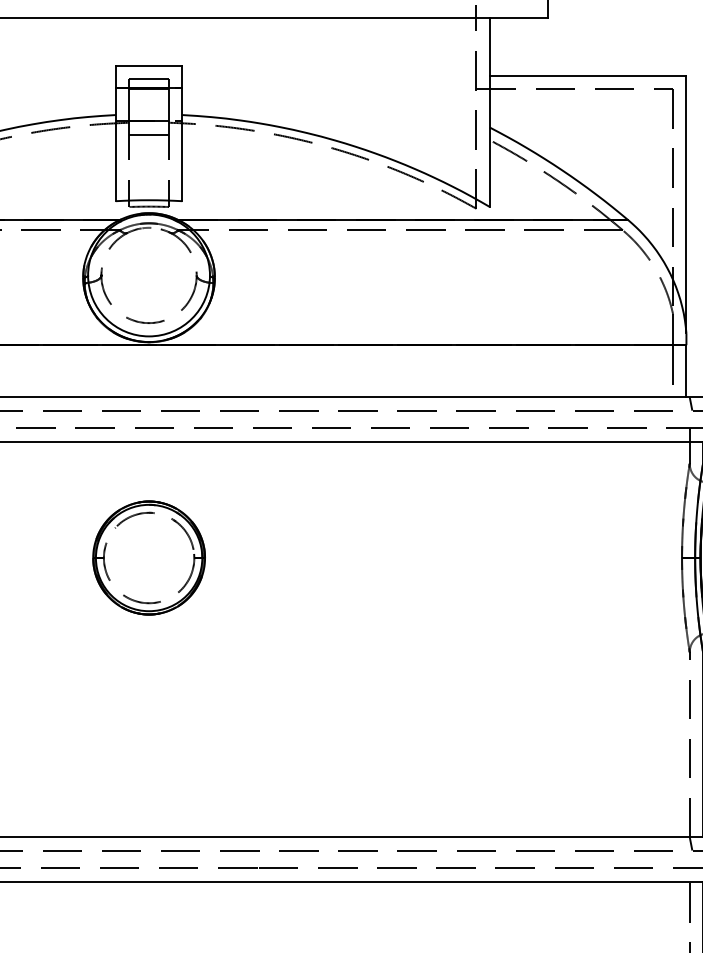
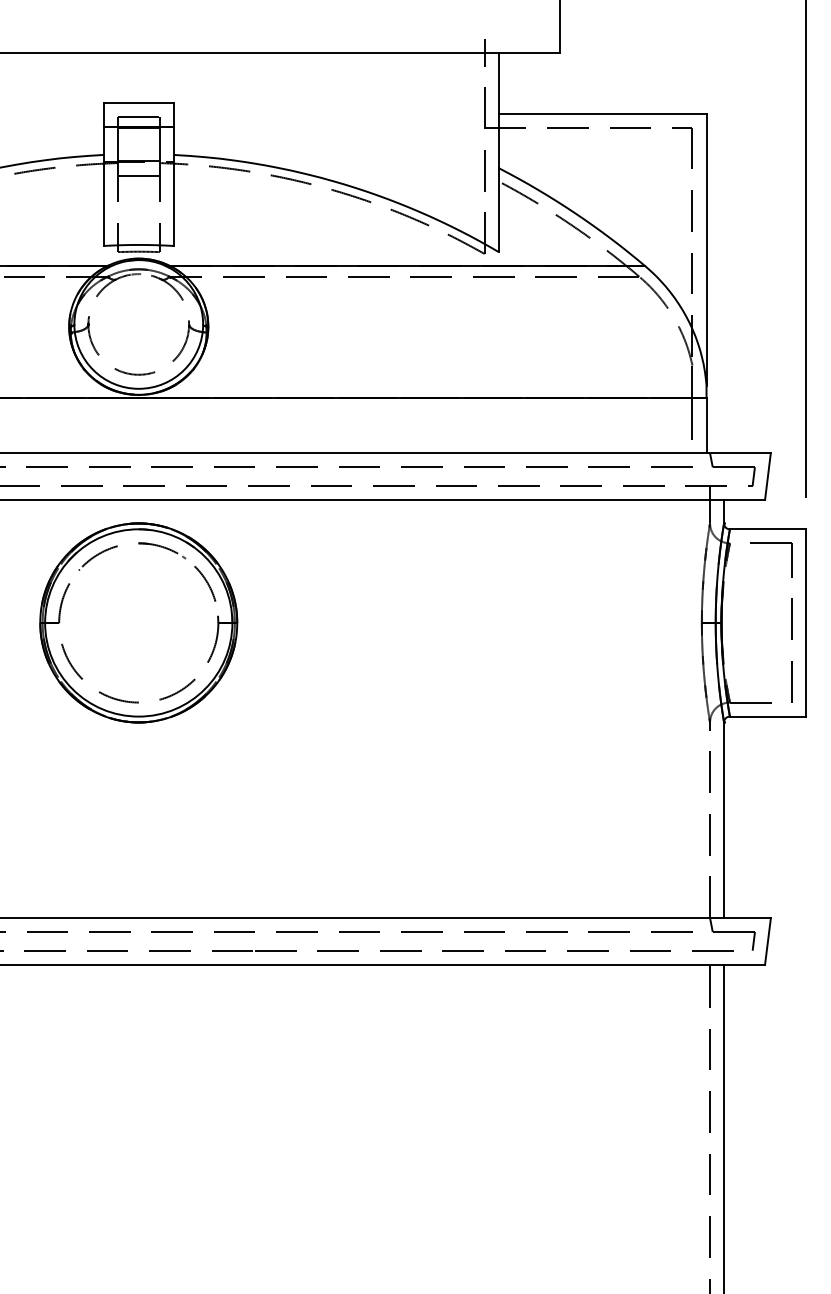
part: (148, 557) -> (138, 622), size x1.67

